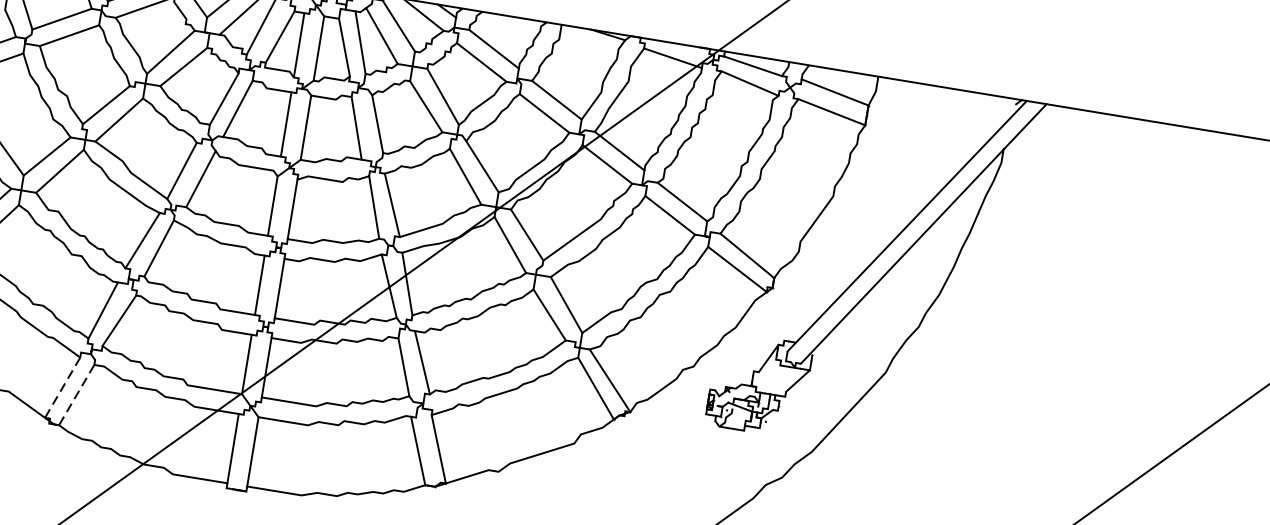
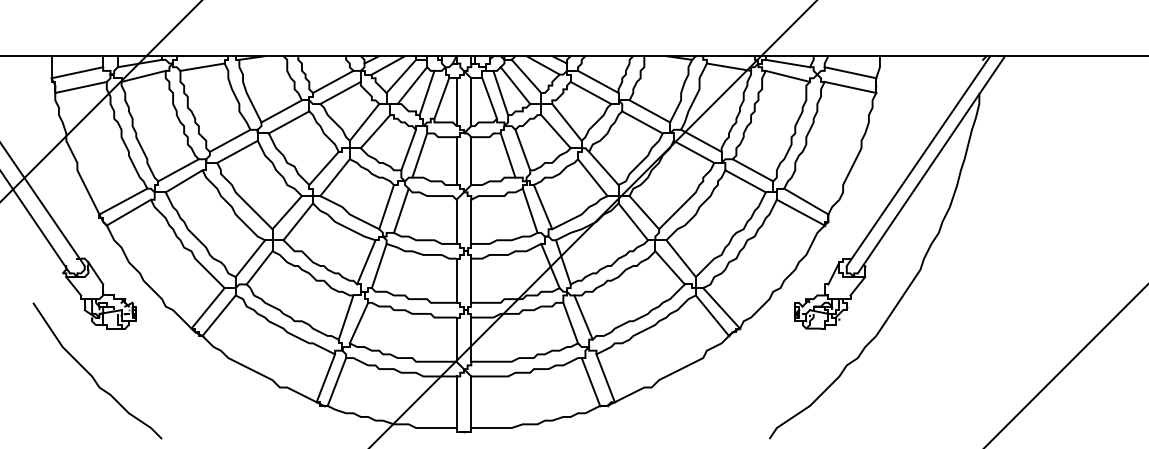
line: (62, 387) -> (325, 378), dashed -> solid
line: (76, 394) -> (336, 381), dashed -> solid

